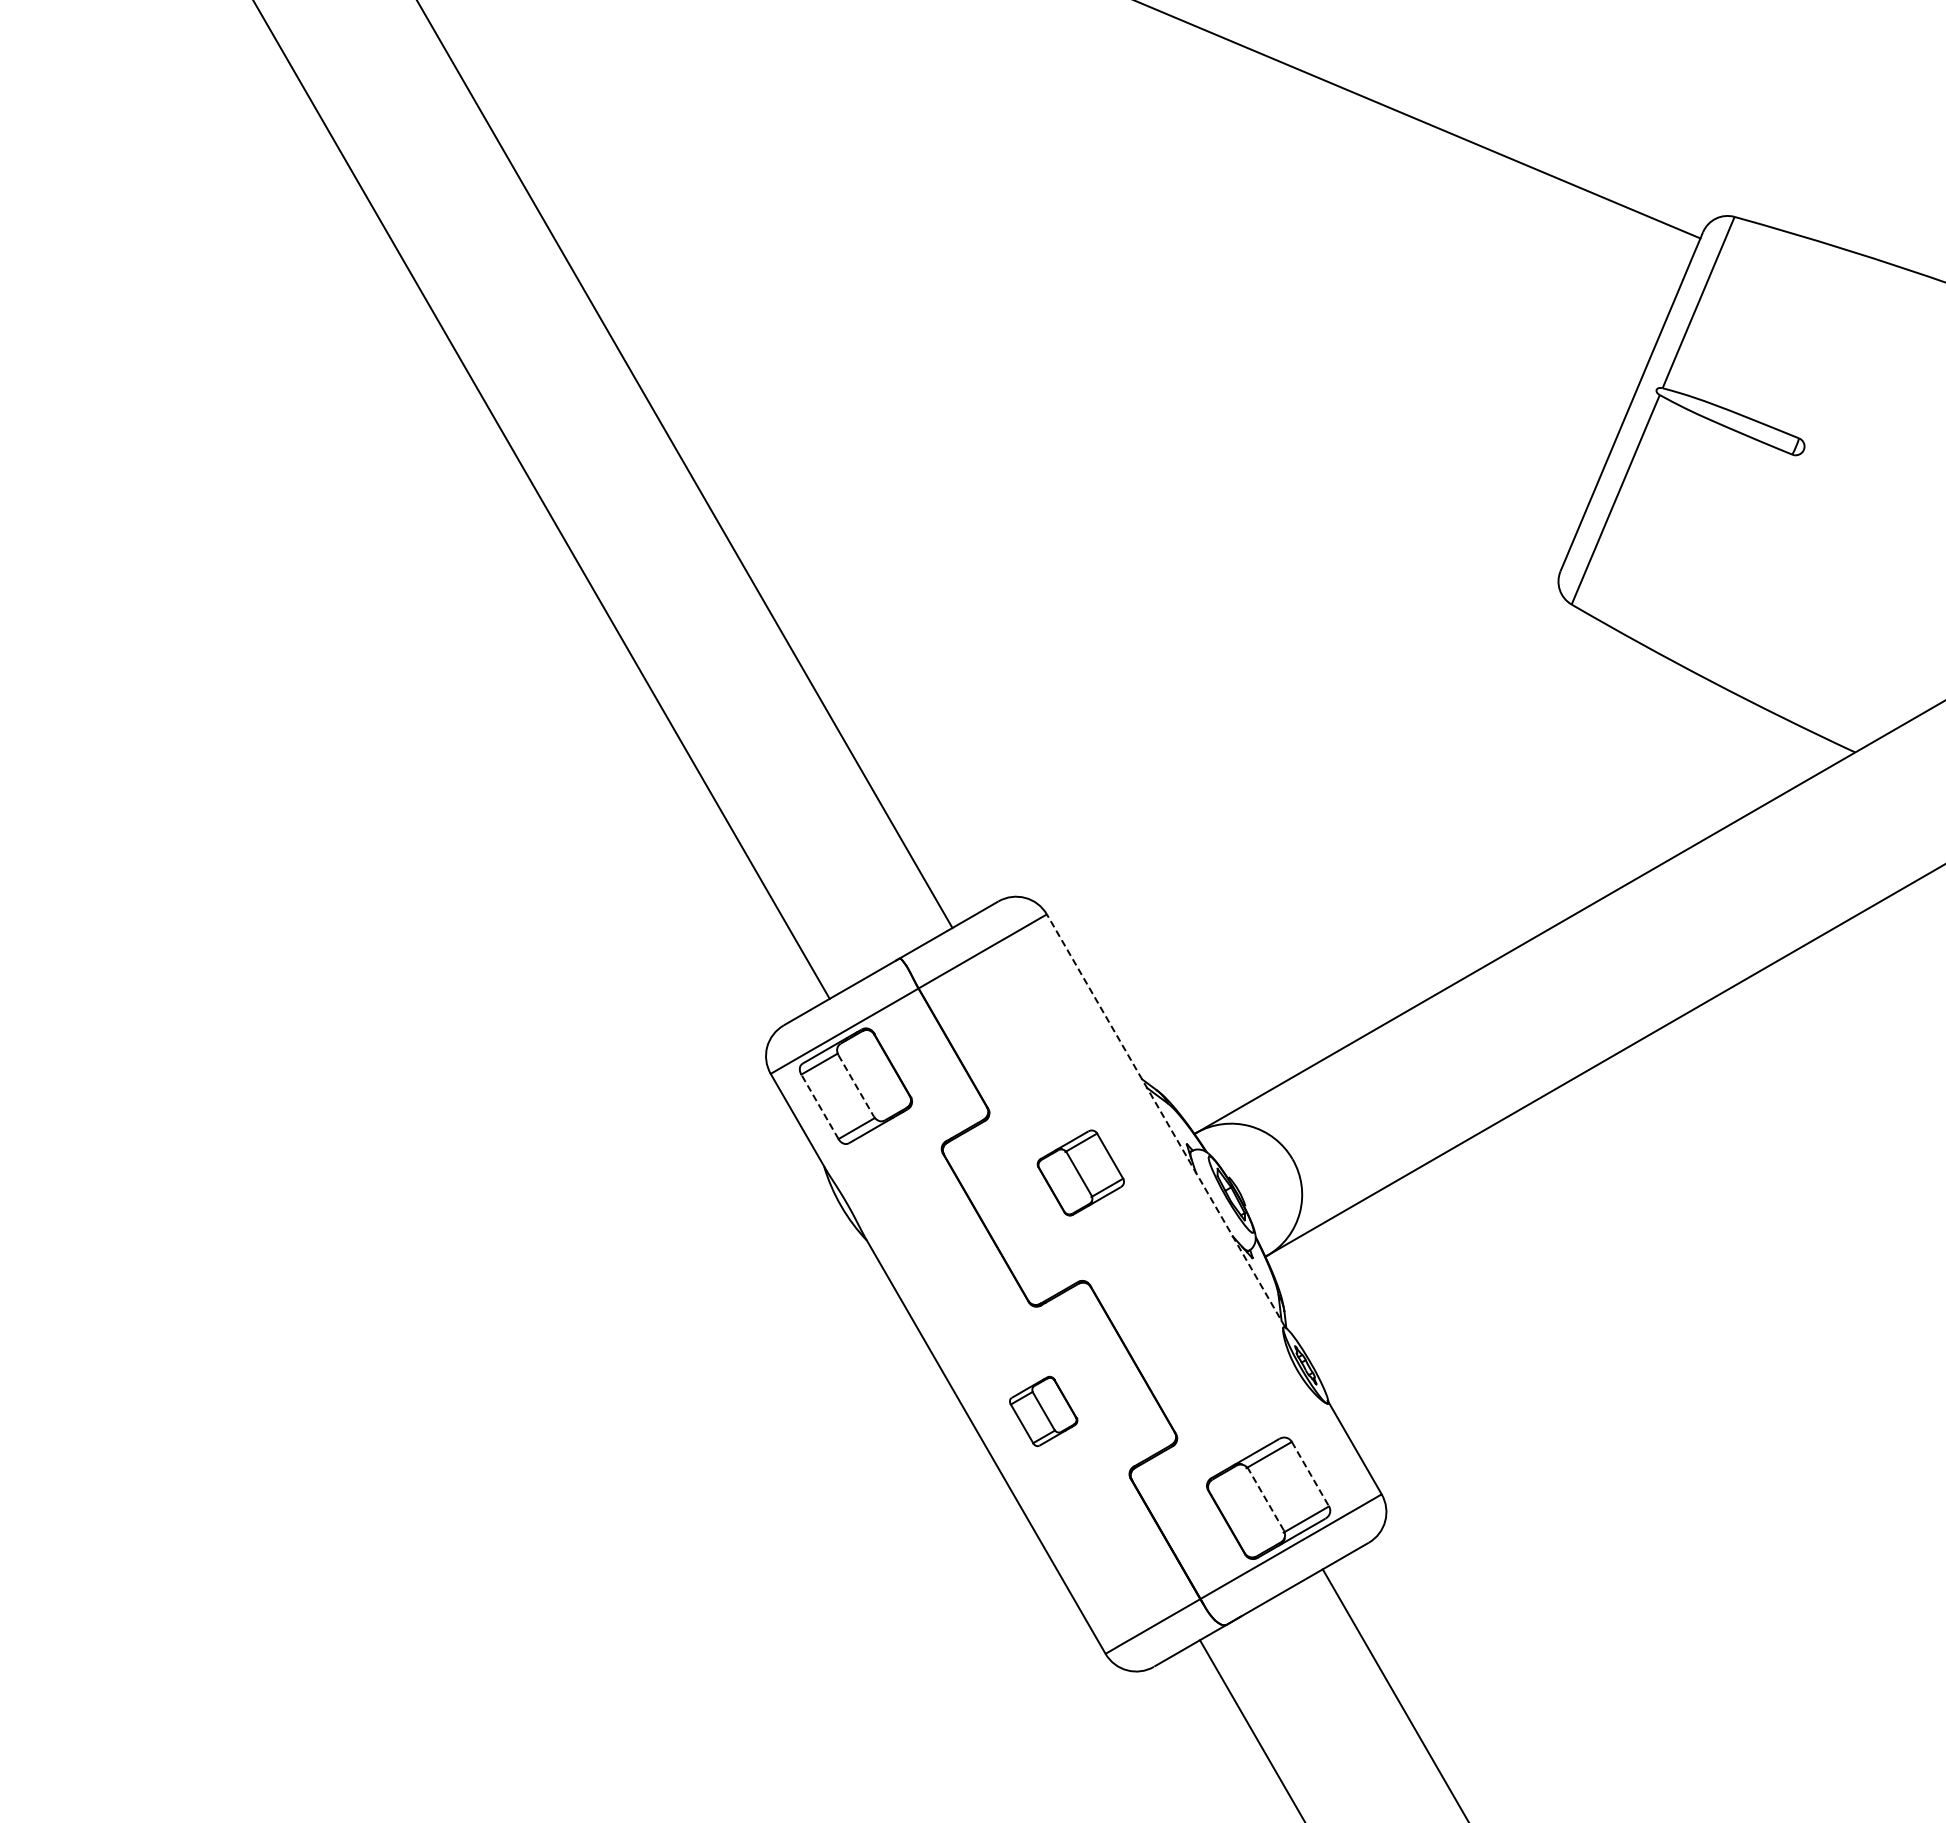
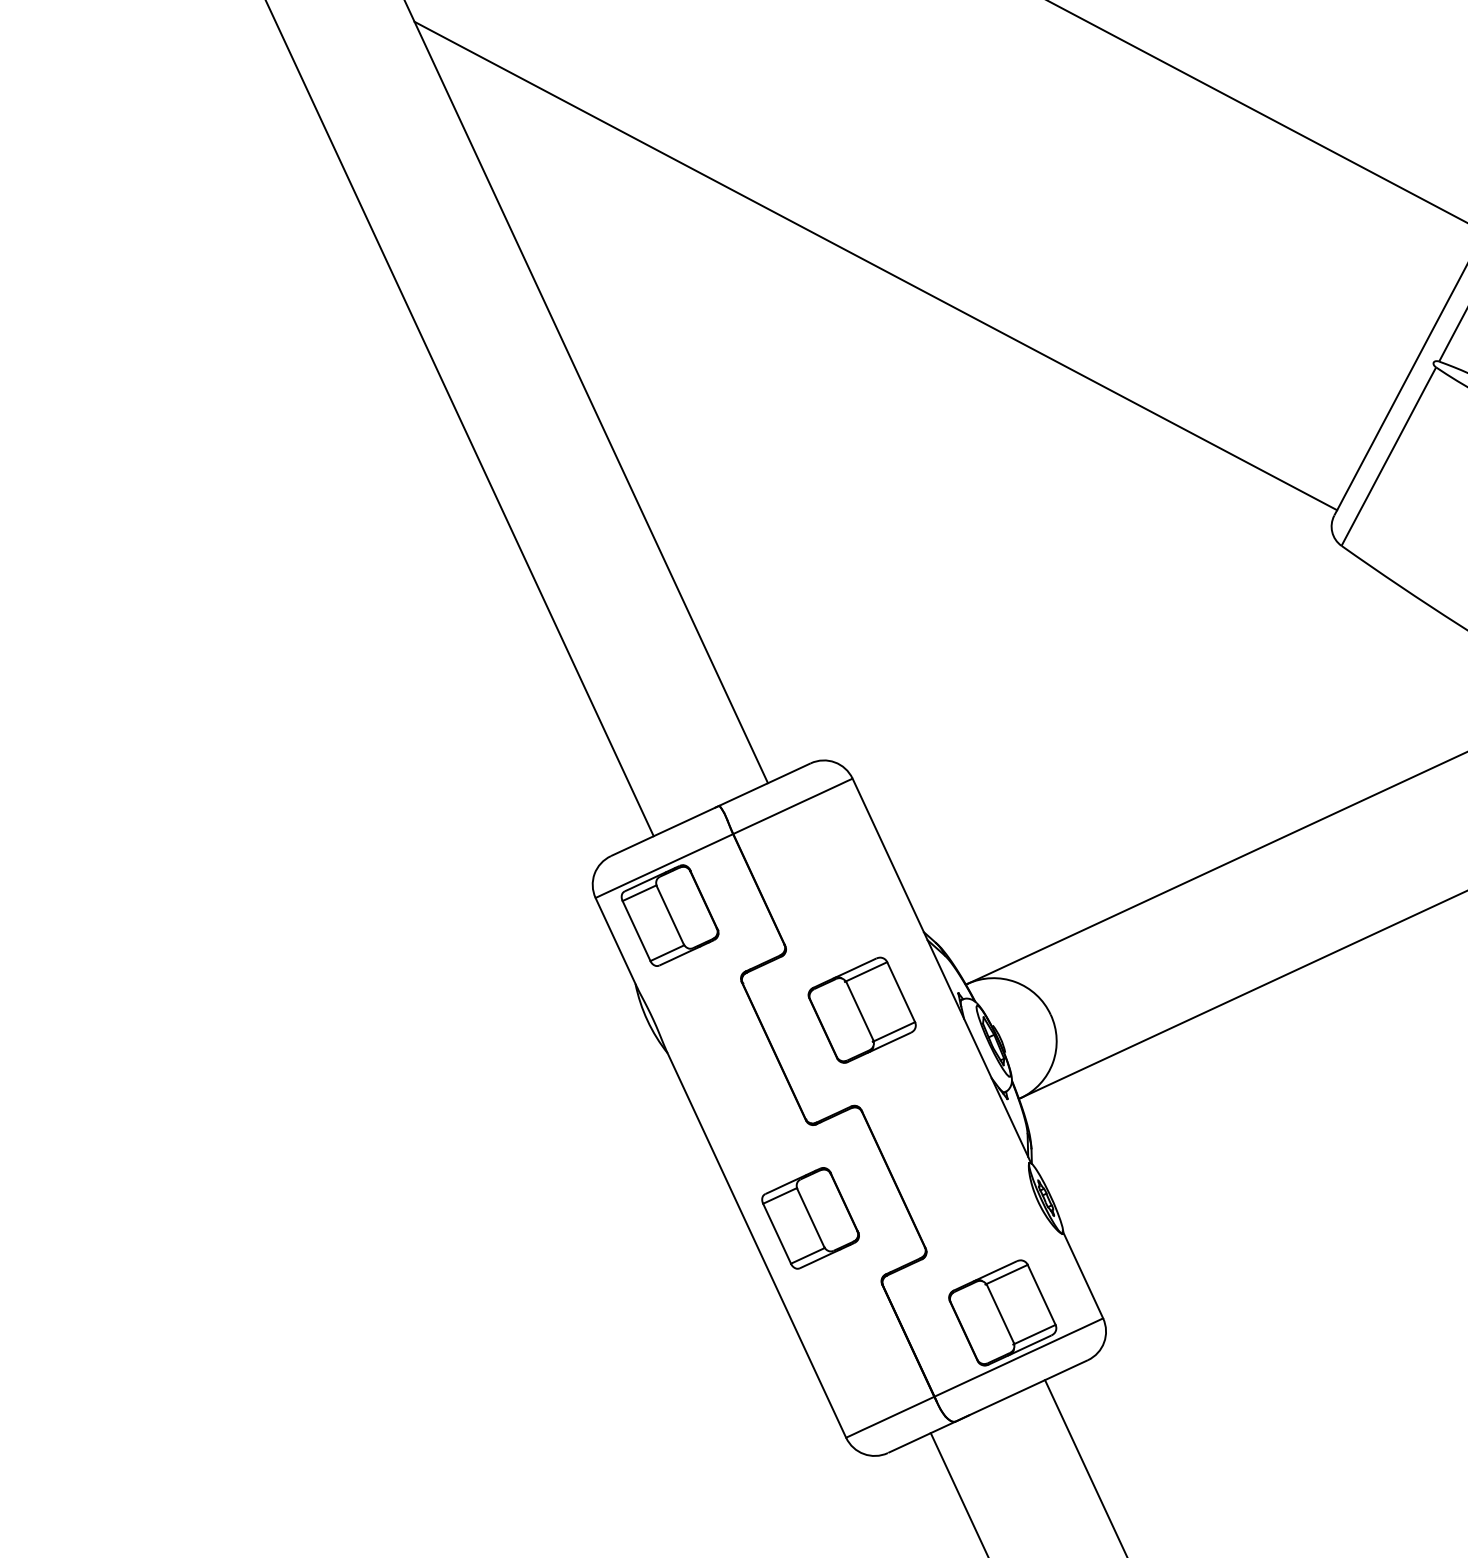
line: (1021, 337) -> (875, 266), added
line: (856, 1086) -> (670, 915), dashed -> solid
line: (819, 1106) -> (636, 930), dashed -> solid
line: (1165, 1120) -> (941, 970), dashed -> solid
part: (1080, 1172) -> (861, 1009), size x1.43
part: (1043, 1411) -> (810, 1218), size x1.67
line: (1310, 1474) -> (1041, 1295), dashed -> solid
line: (1265, 1499) -> (999, 1313), dashed -> solid

